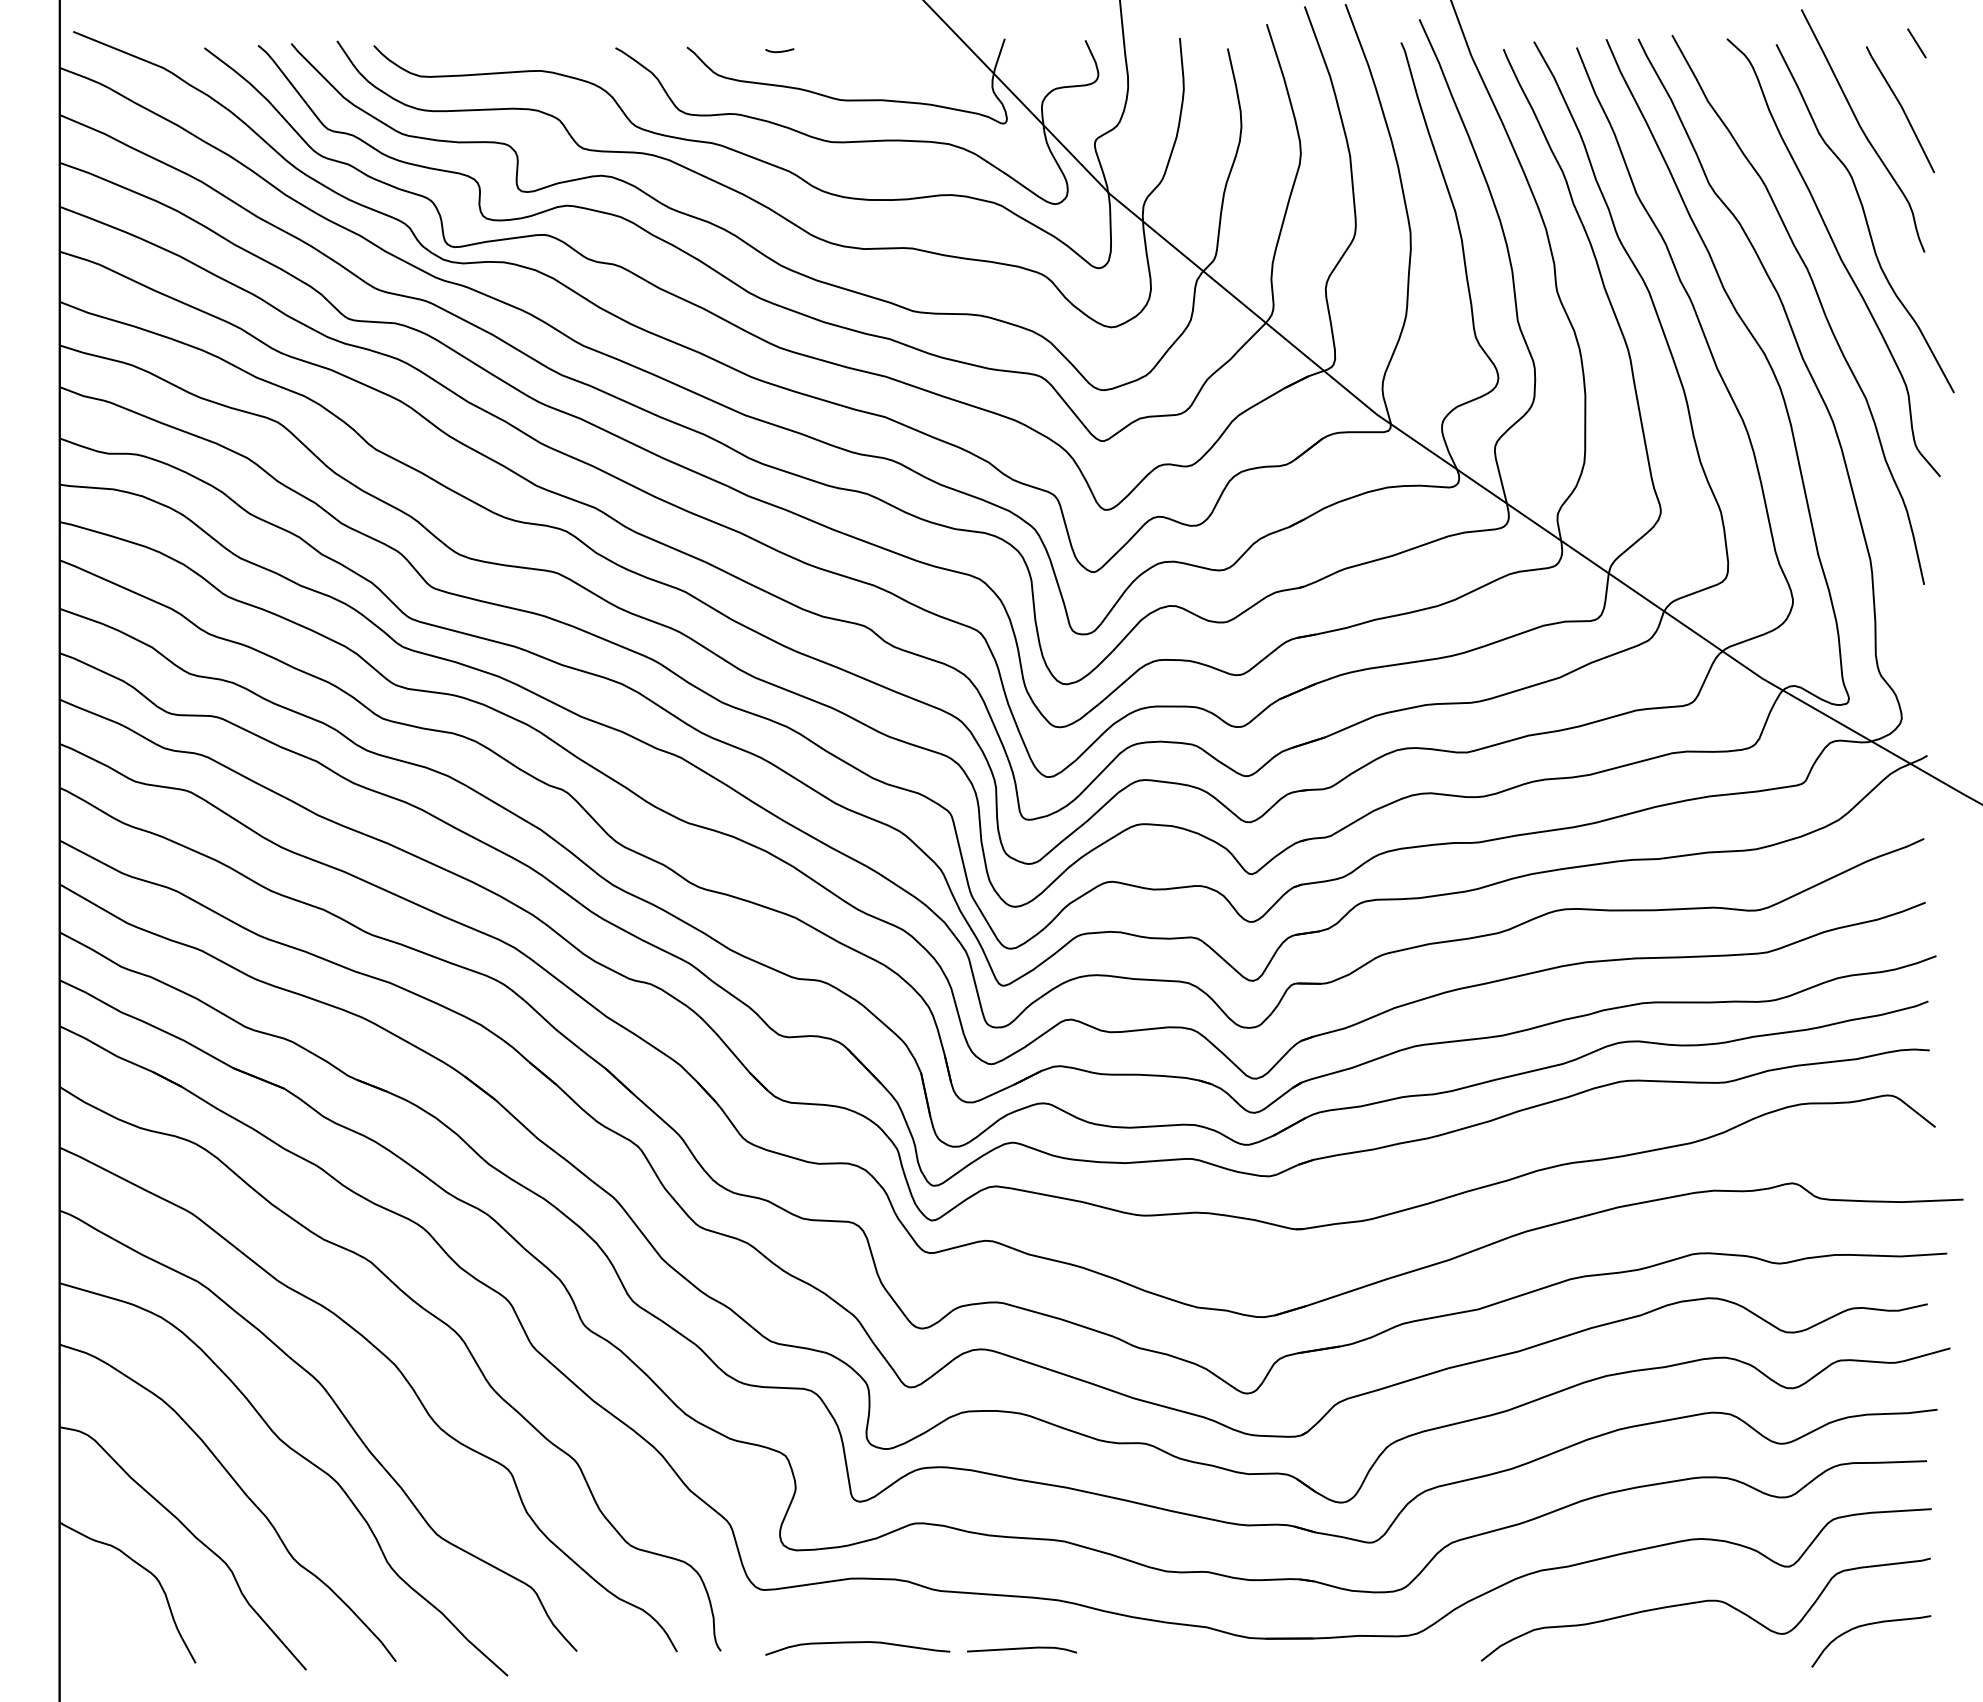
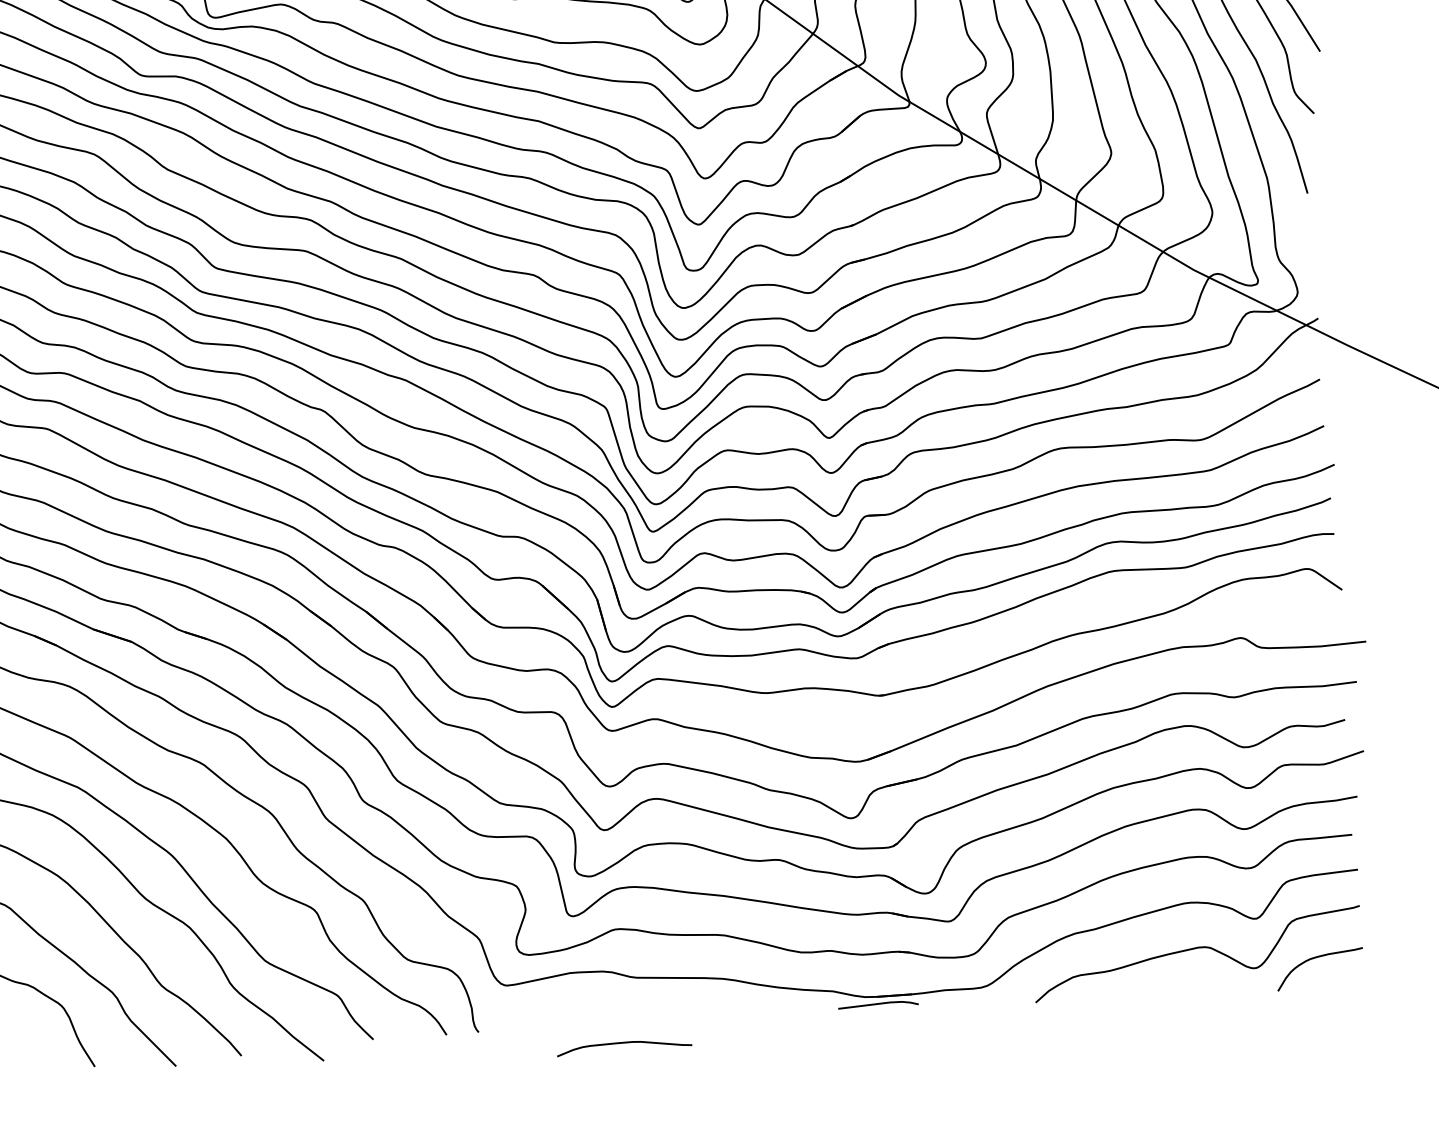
curve: (857, 1643) -> (624, 1043), moved
line: (1021, 1649) -> (877, 1004), moved

